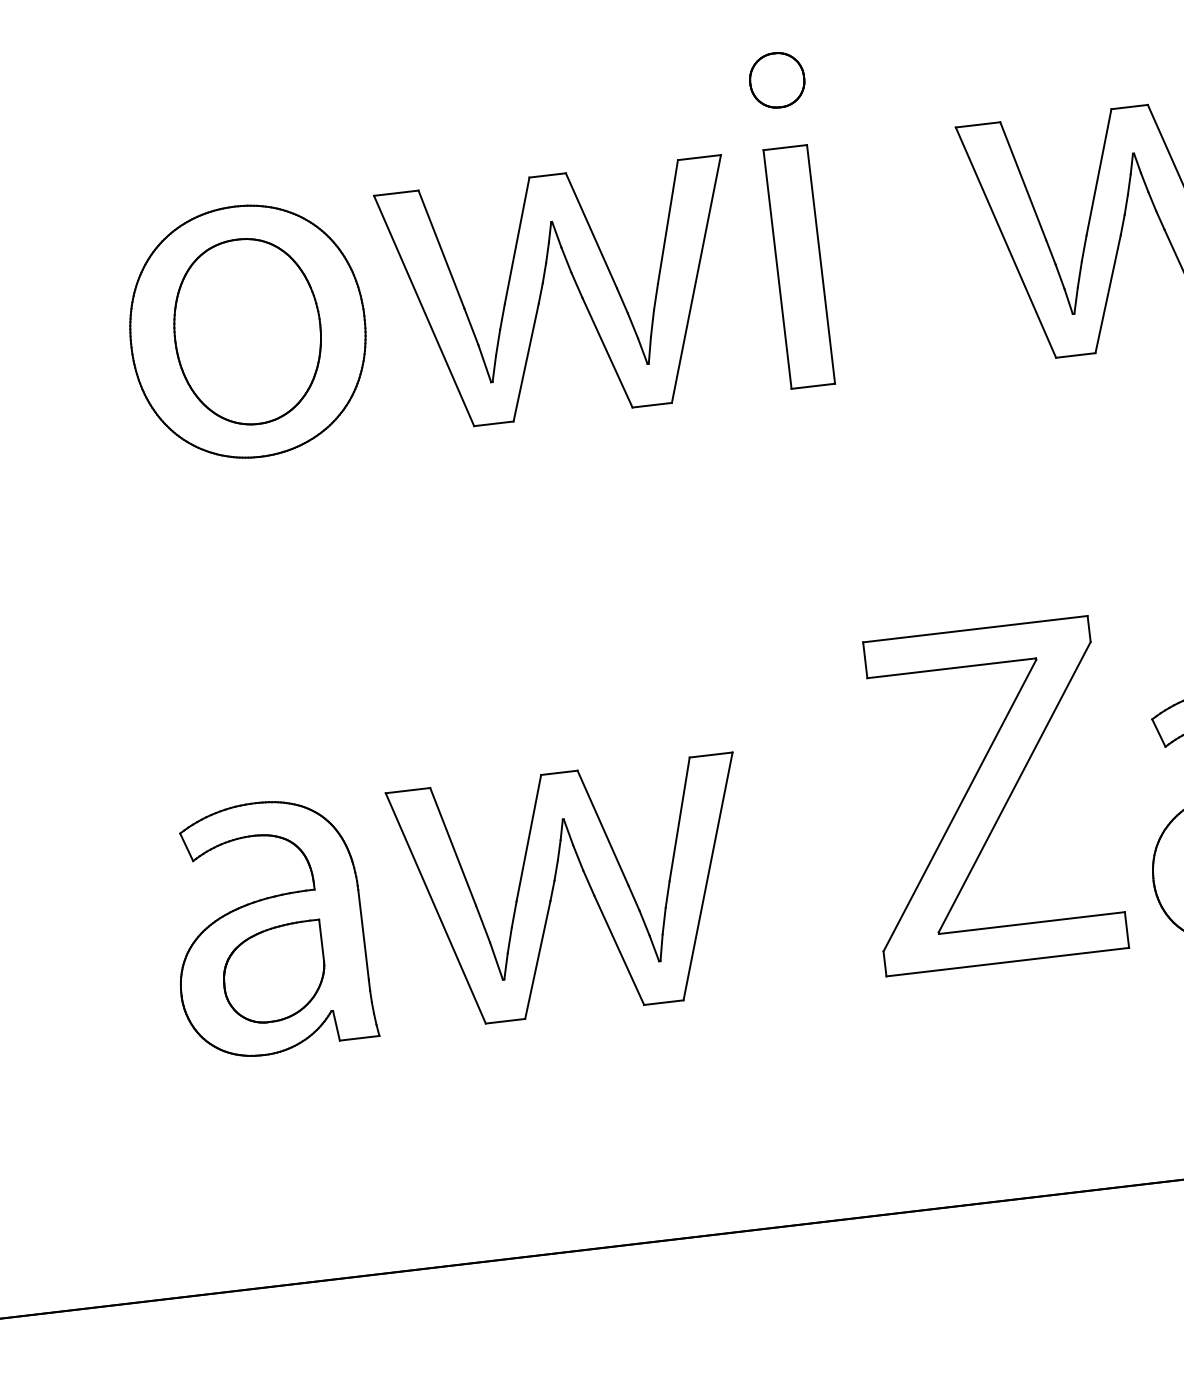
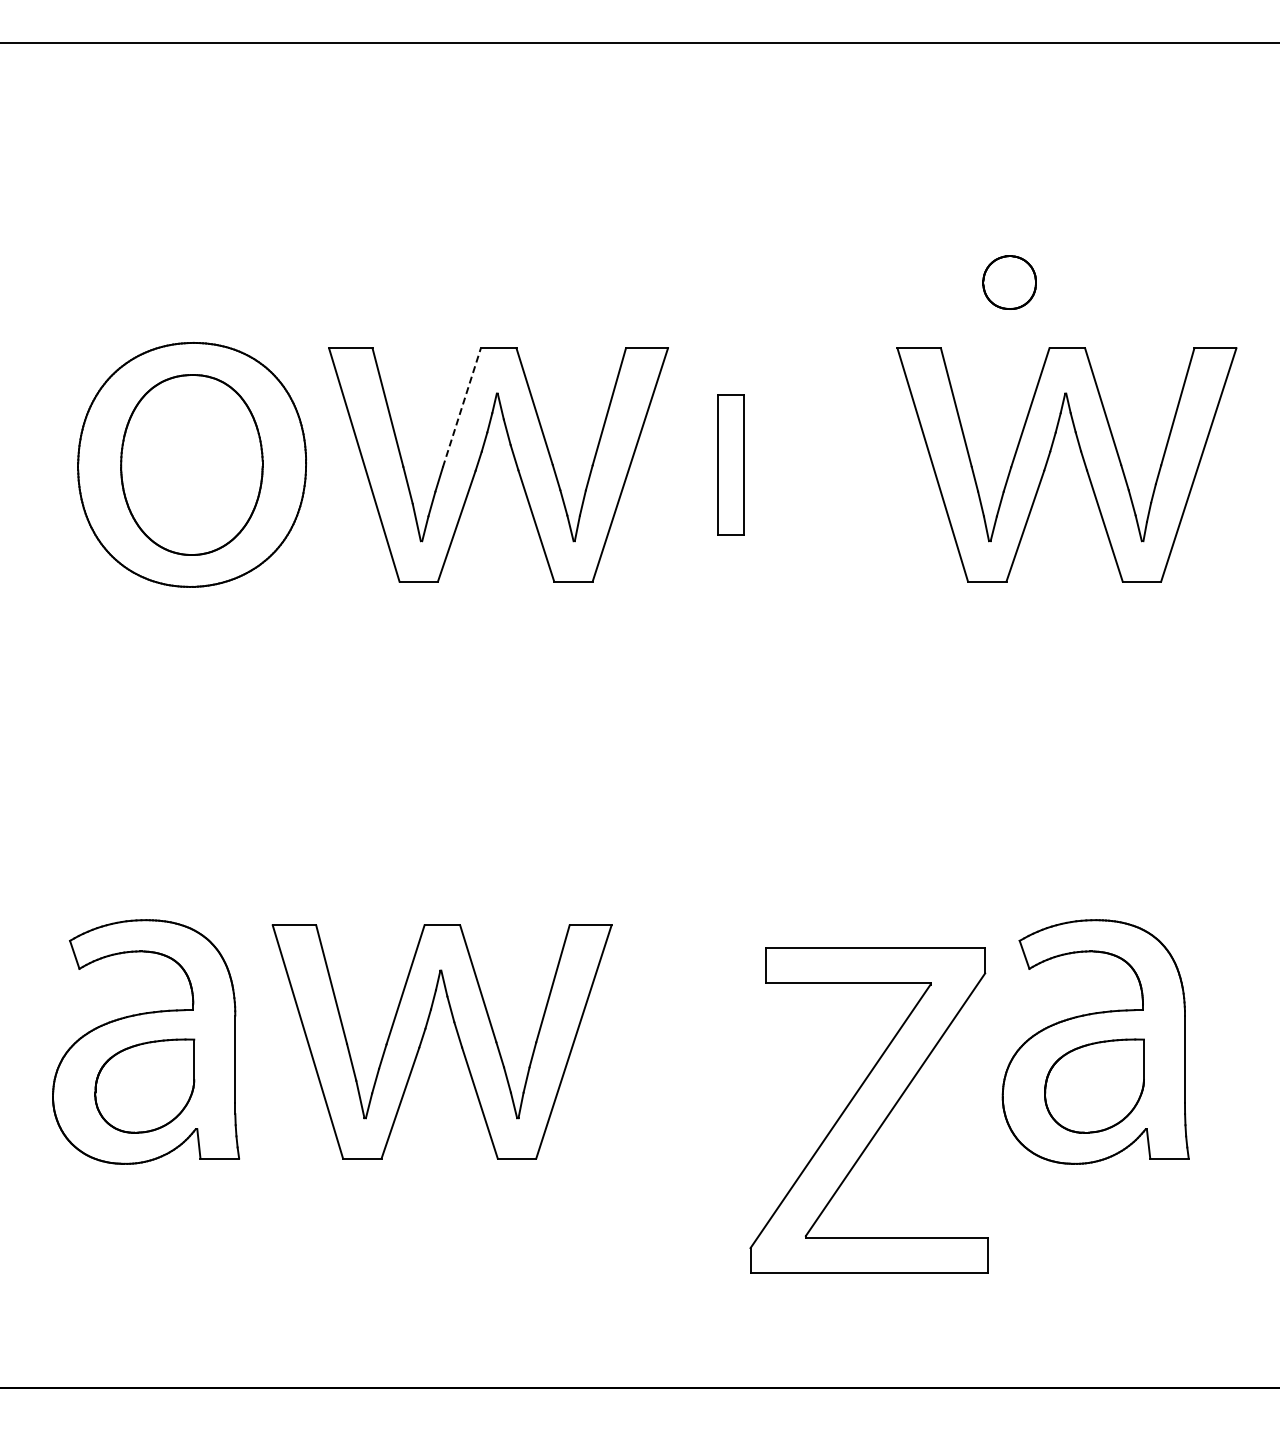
part: (777, 80) -> (1009, 282), moved
line: (517, 240) -> (462, 407), solid -> dashed
part: (798, 266) -> (730, 464), size x0.6
part: (987, 796) -> (868, 1110), moved

